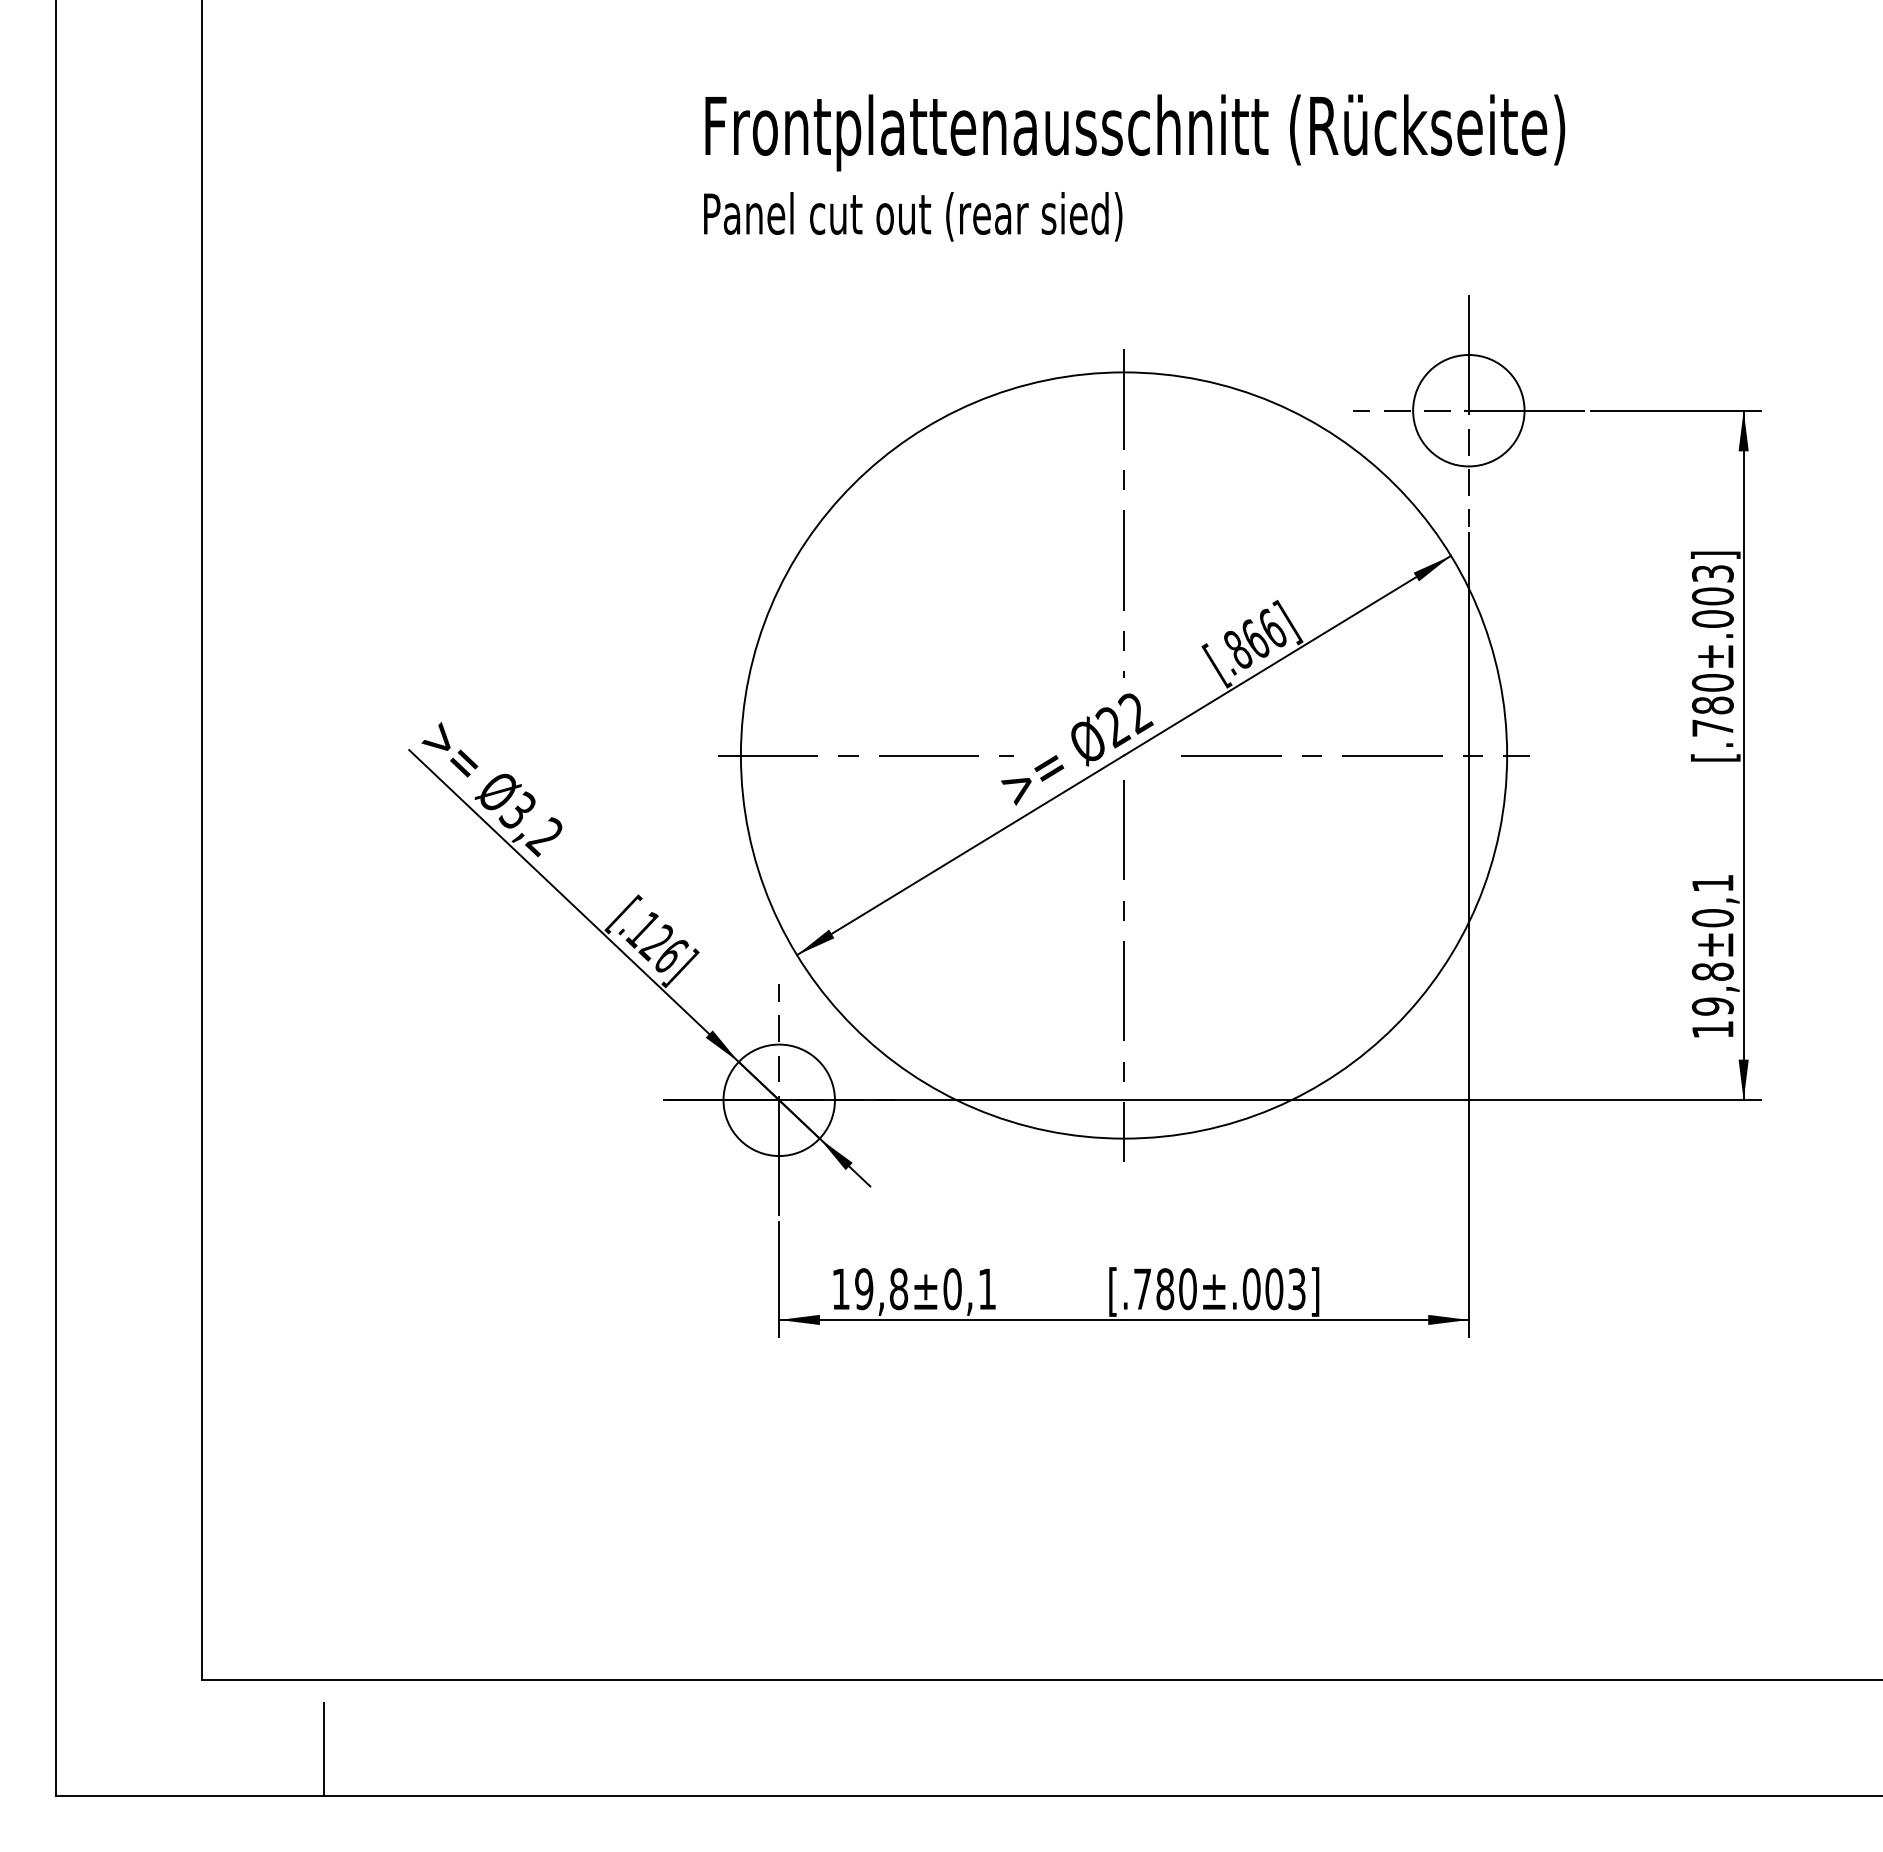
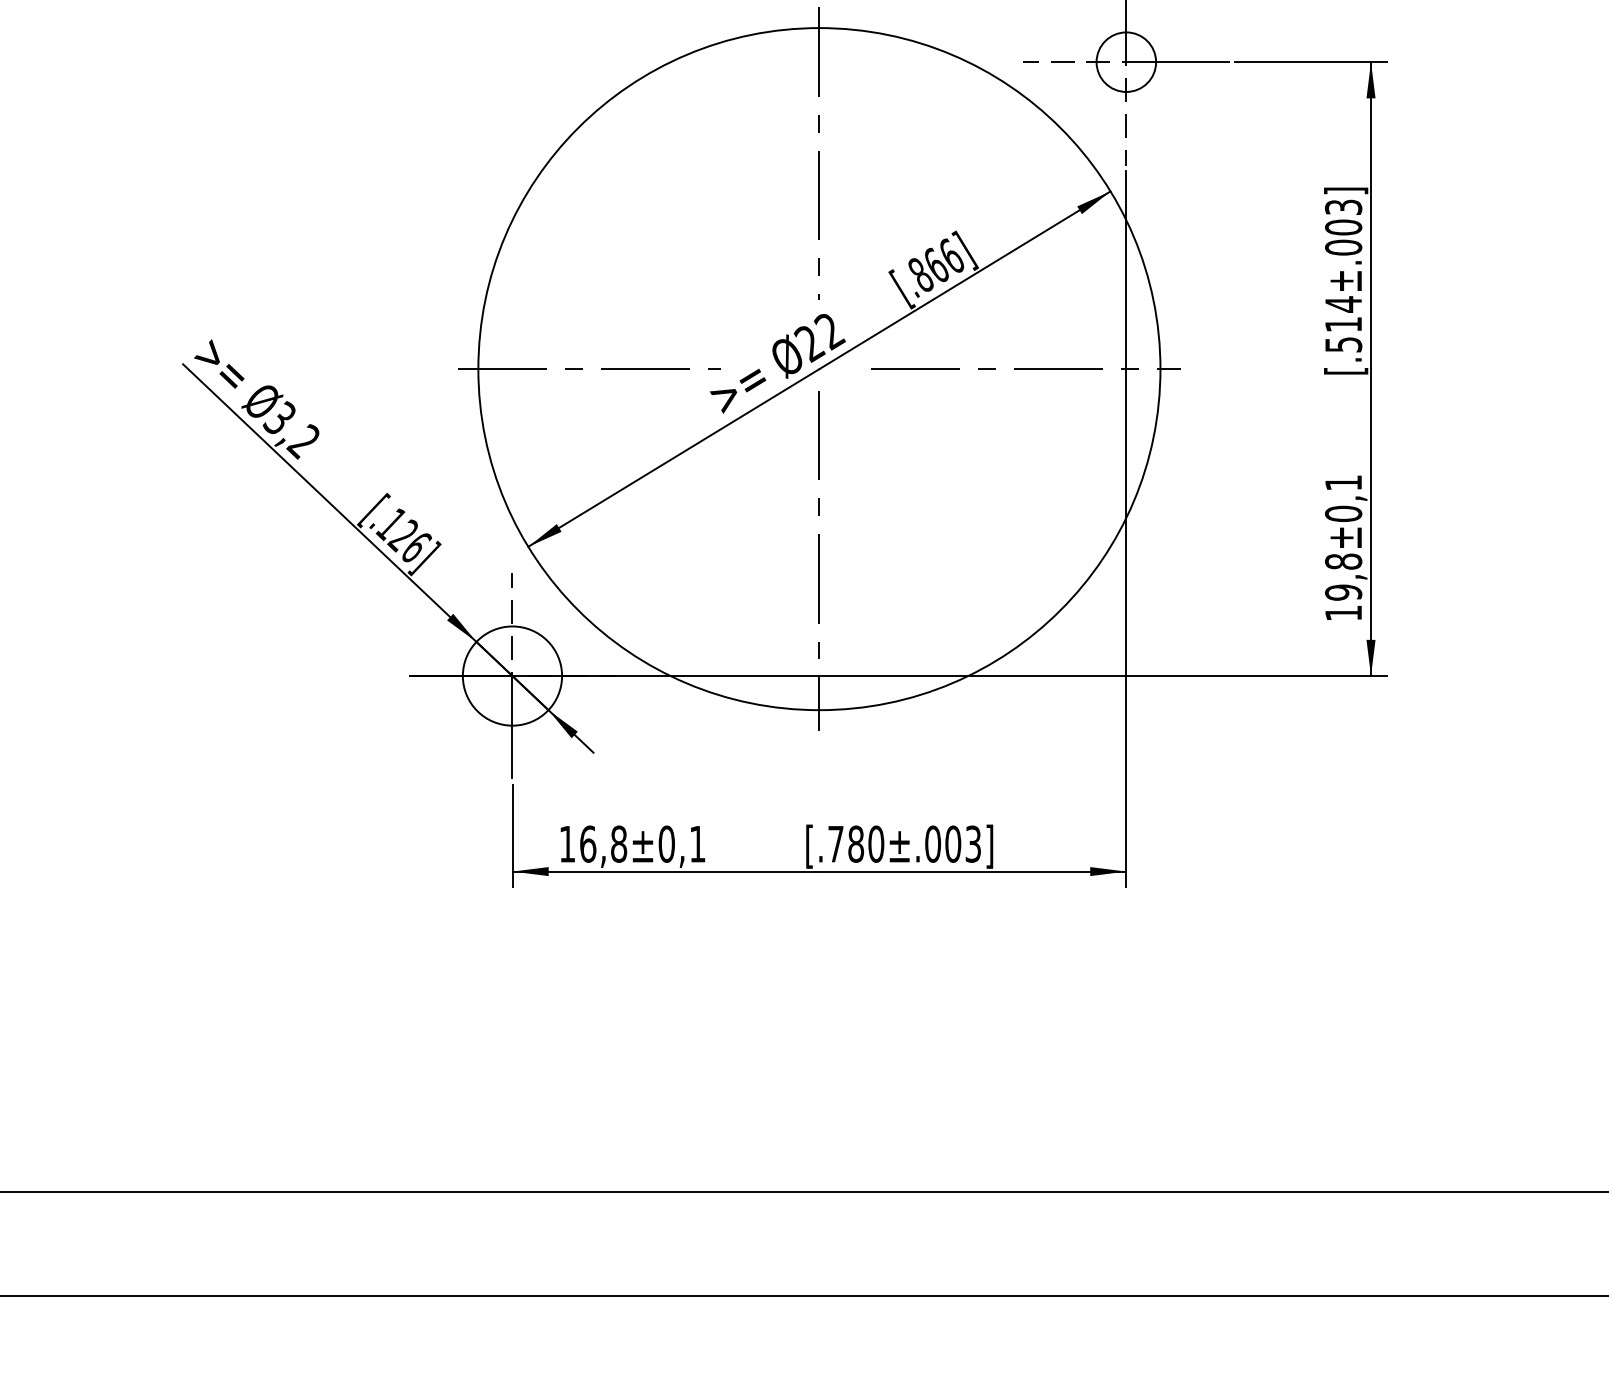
circle: (1468, 410) -> (1126, 61), size x0.6
text: (1712, 704) -> (1343, 323), [.780±.003] -> [.514±.003]
text: (864, 1289) -> (588, 844), 19,8±0,1 -> 16,8±0,1
line: (323, 1749) -> (106, 1253), removed

